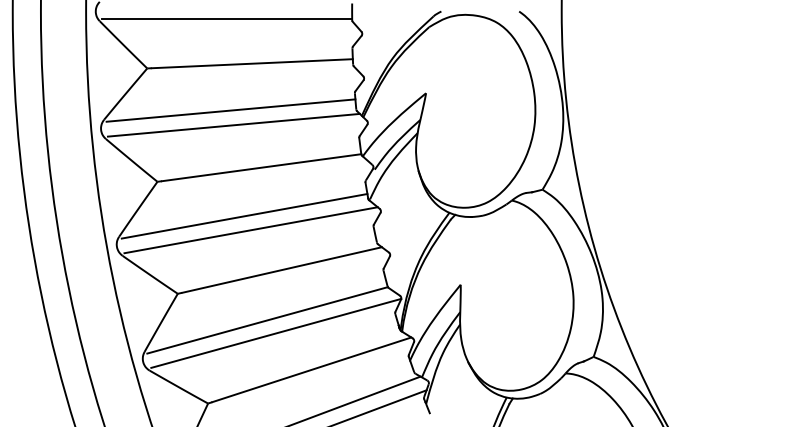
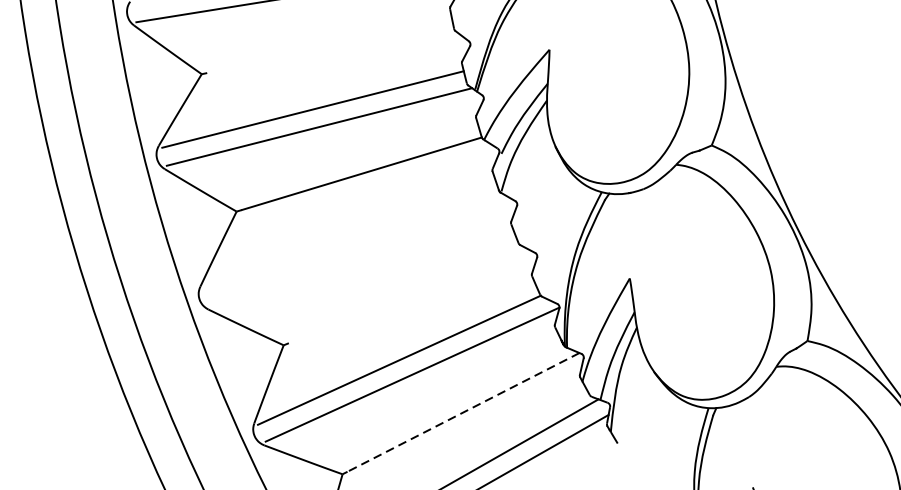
line: (251, 63) -> (328, 47), removed
line: (244, 216) -> (350, 237), removed
line: (250, 230) -> (360, 253), removed
line: (281, 269) -> (406, 295), removed
line: (311, 369) -> (463, 412), solid -> dashed

